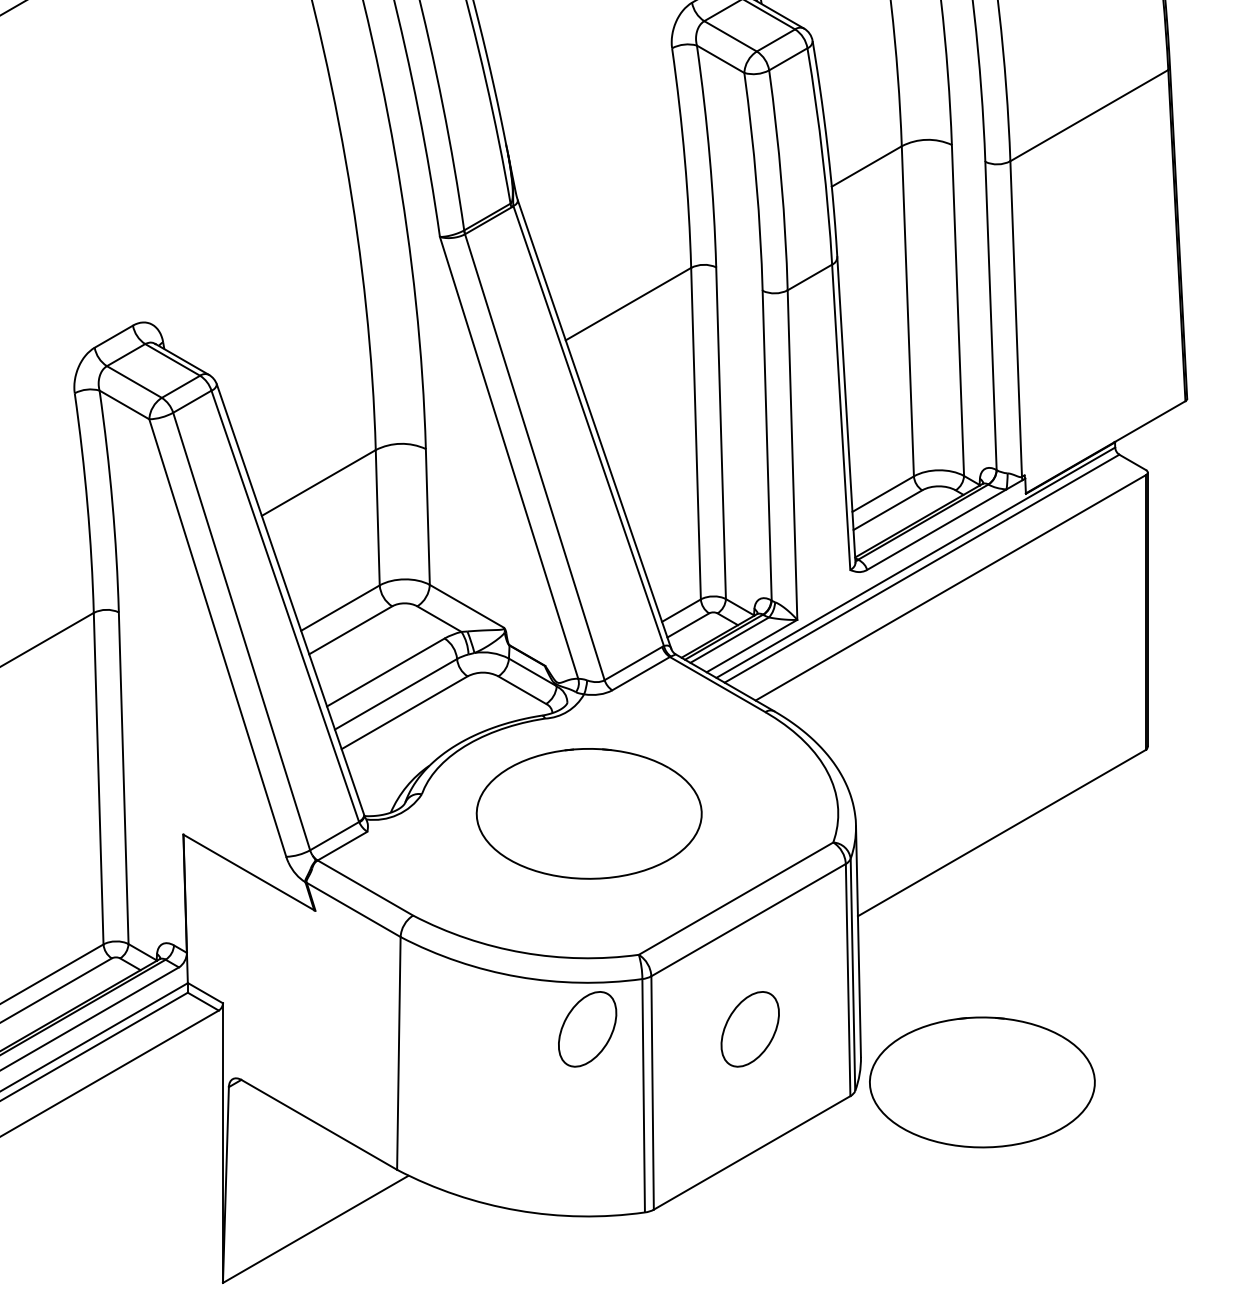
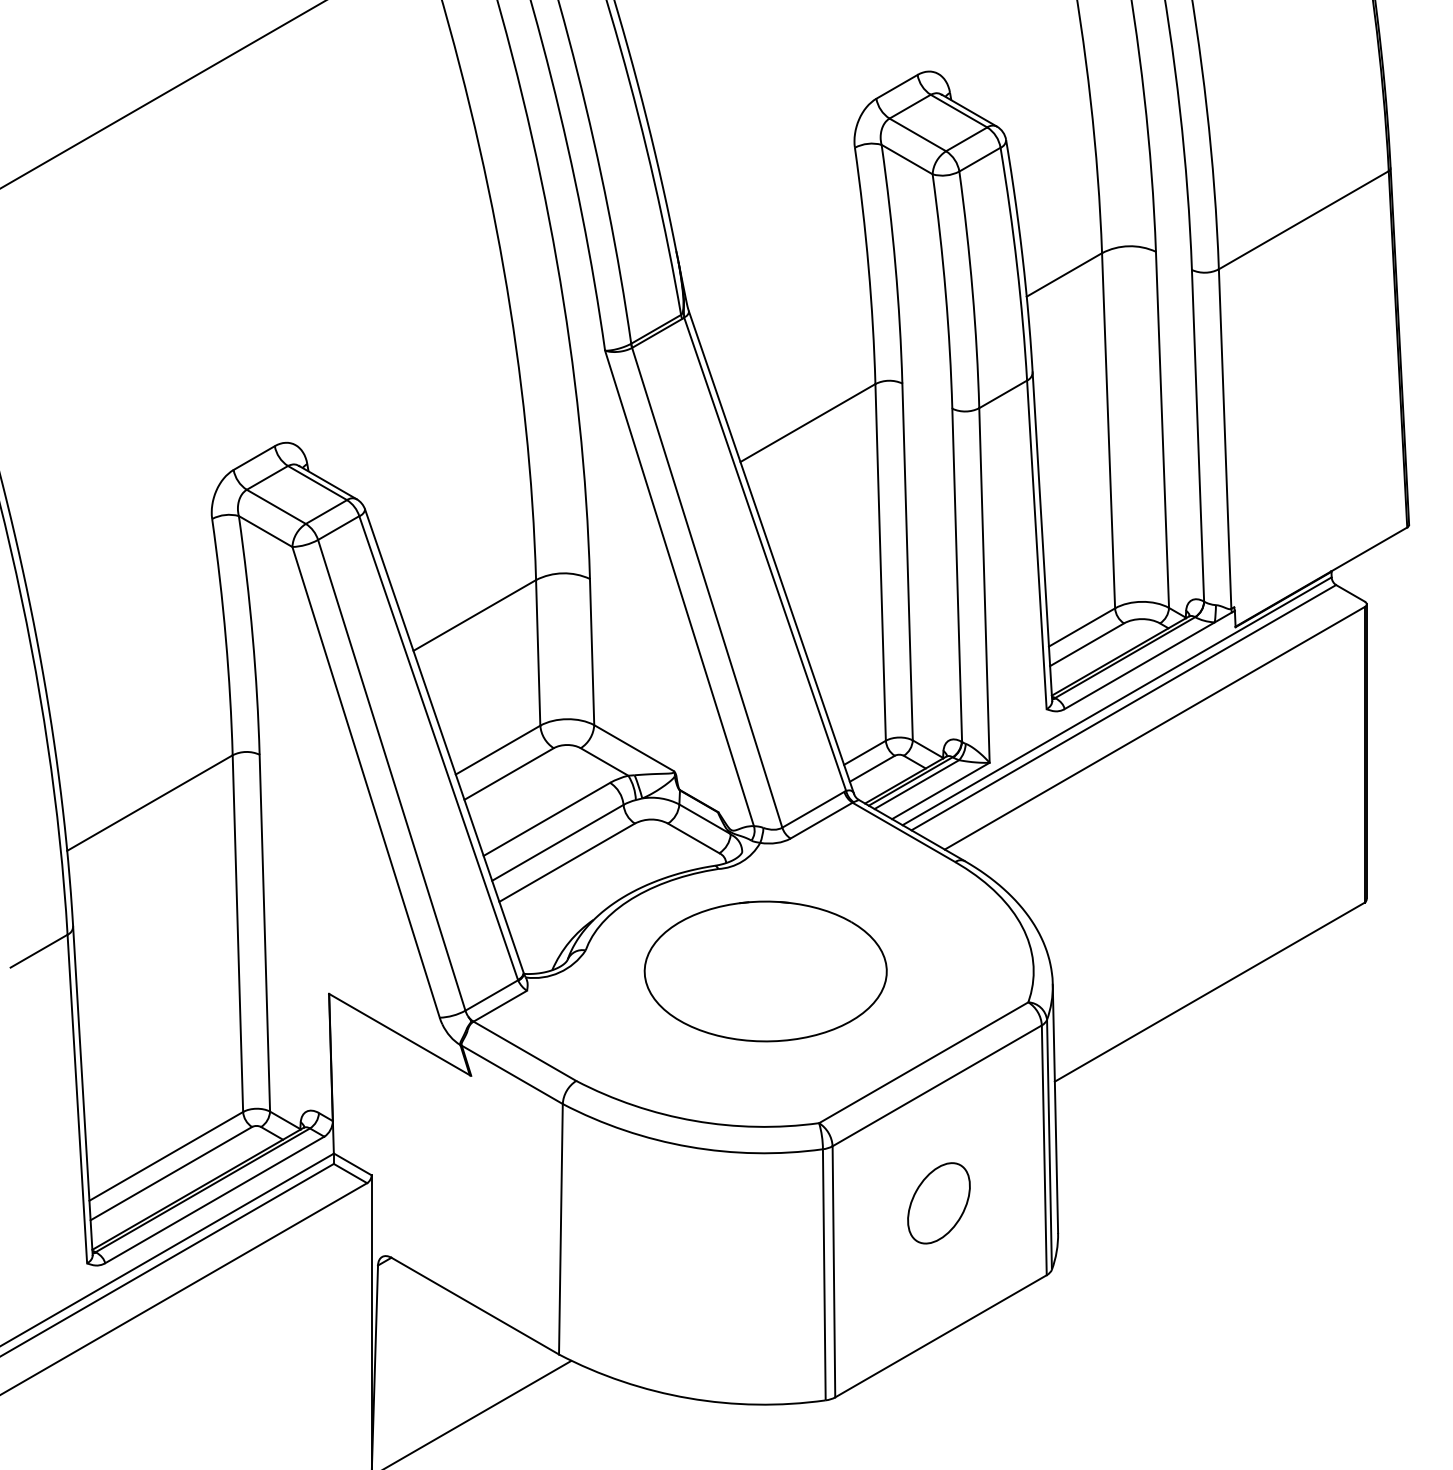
part: (587, 1029) -> (763, 1203), removed
part: (982, 1082) -> (1188, 1260), removed

